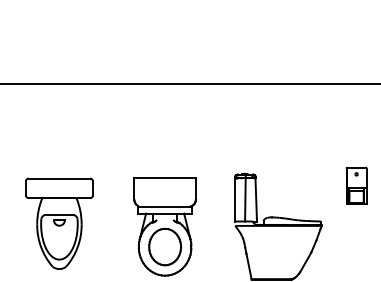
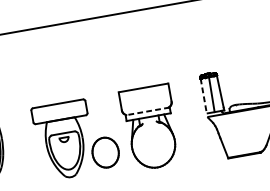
line: (235, 199) -> (203, 95), solid -> dashed
line: (164, 206) -> (147, 111), solid -> dashed
part: (164, 246) -> (105, 152), moved

